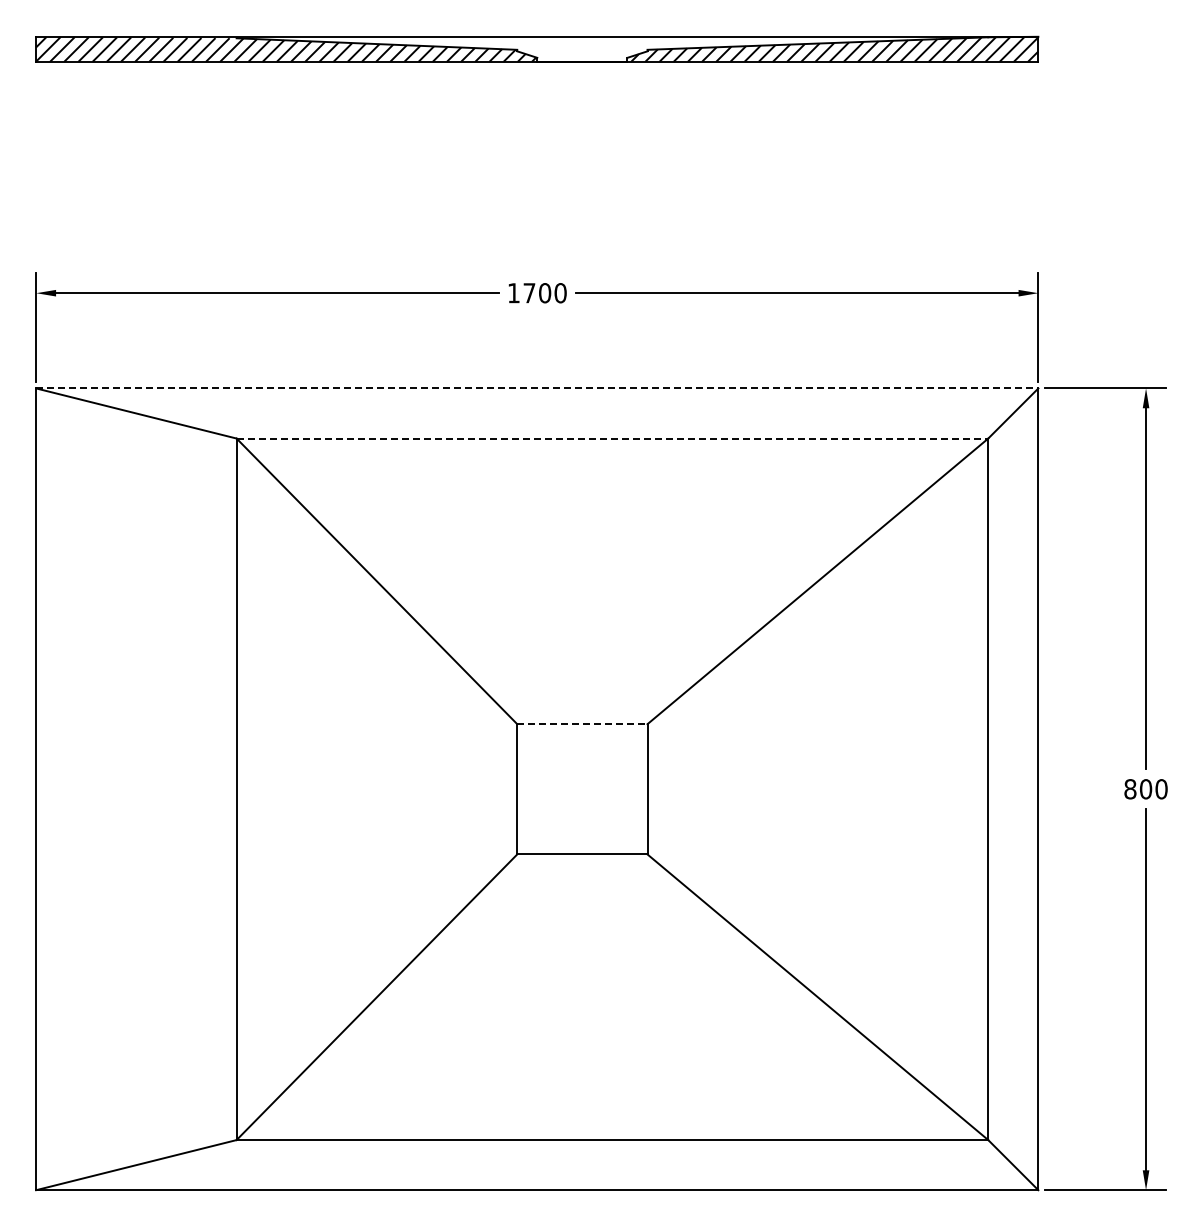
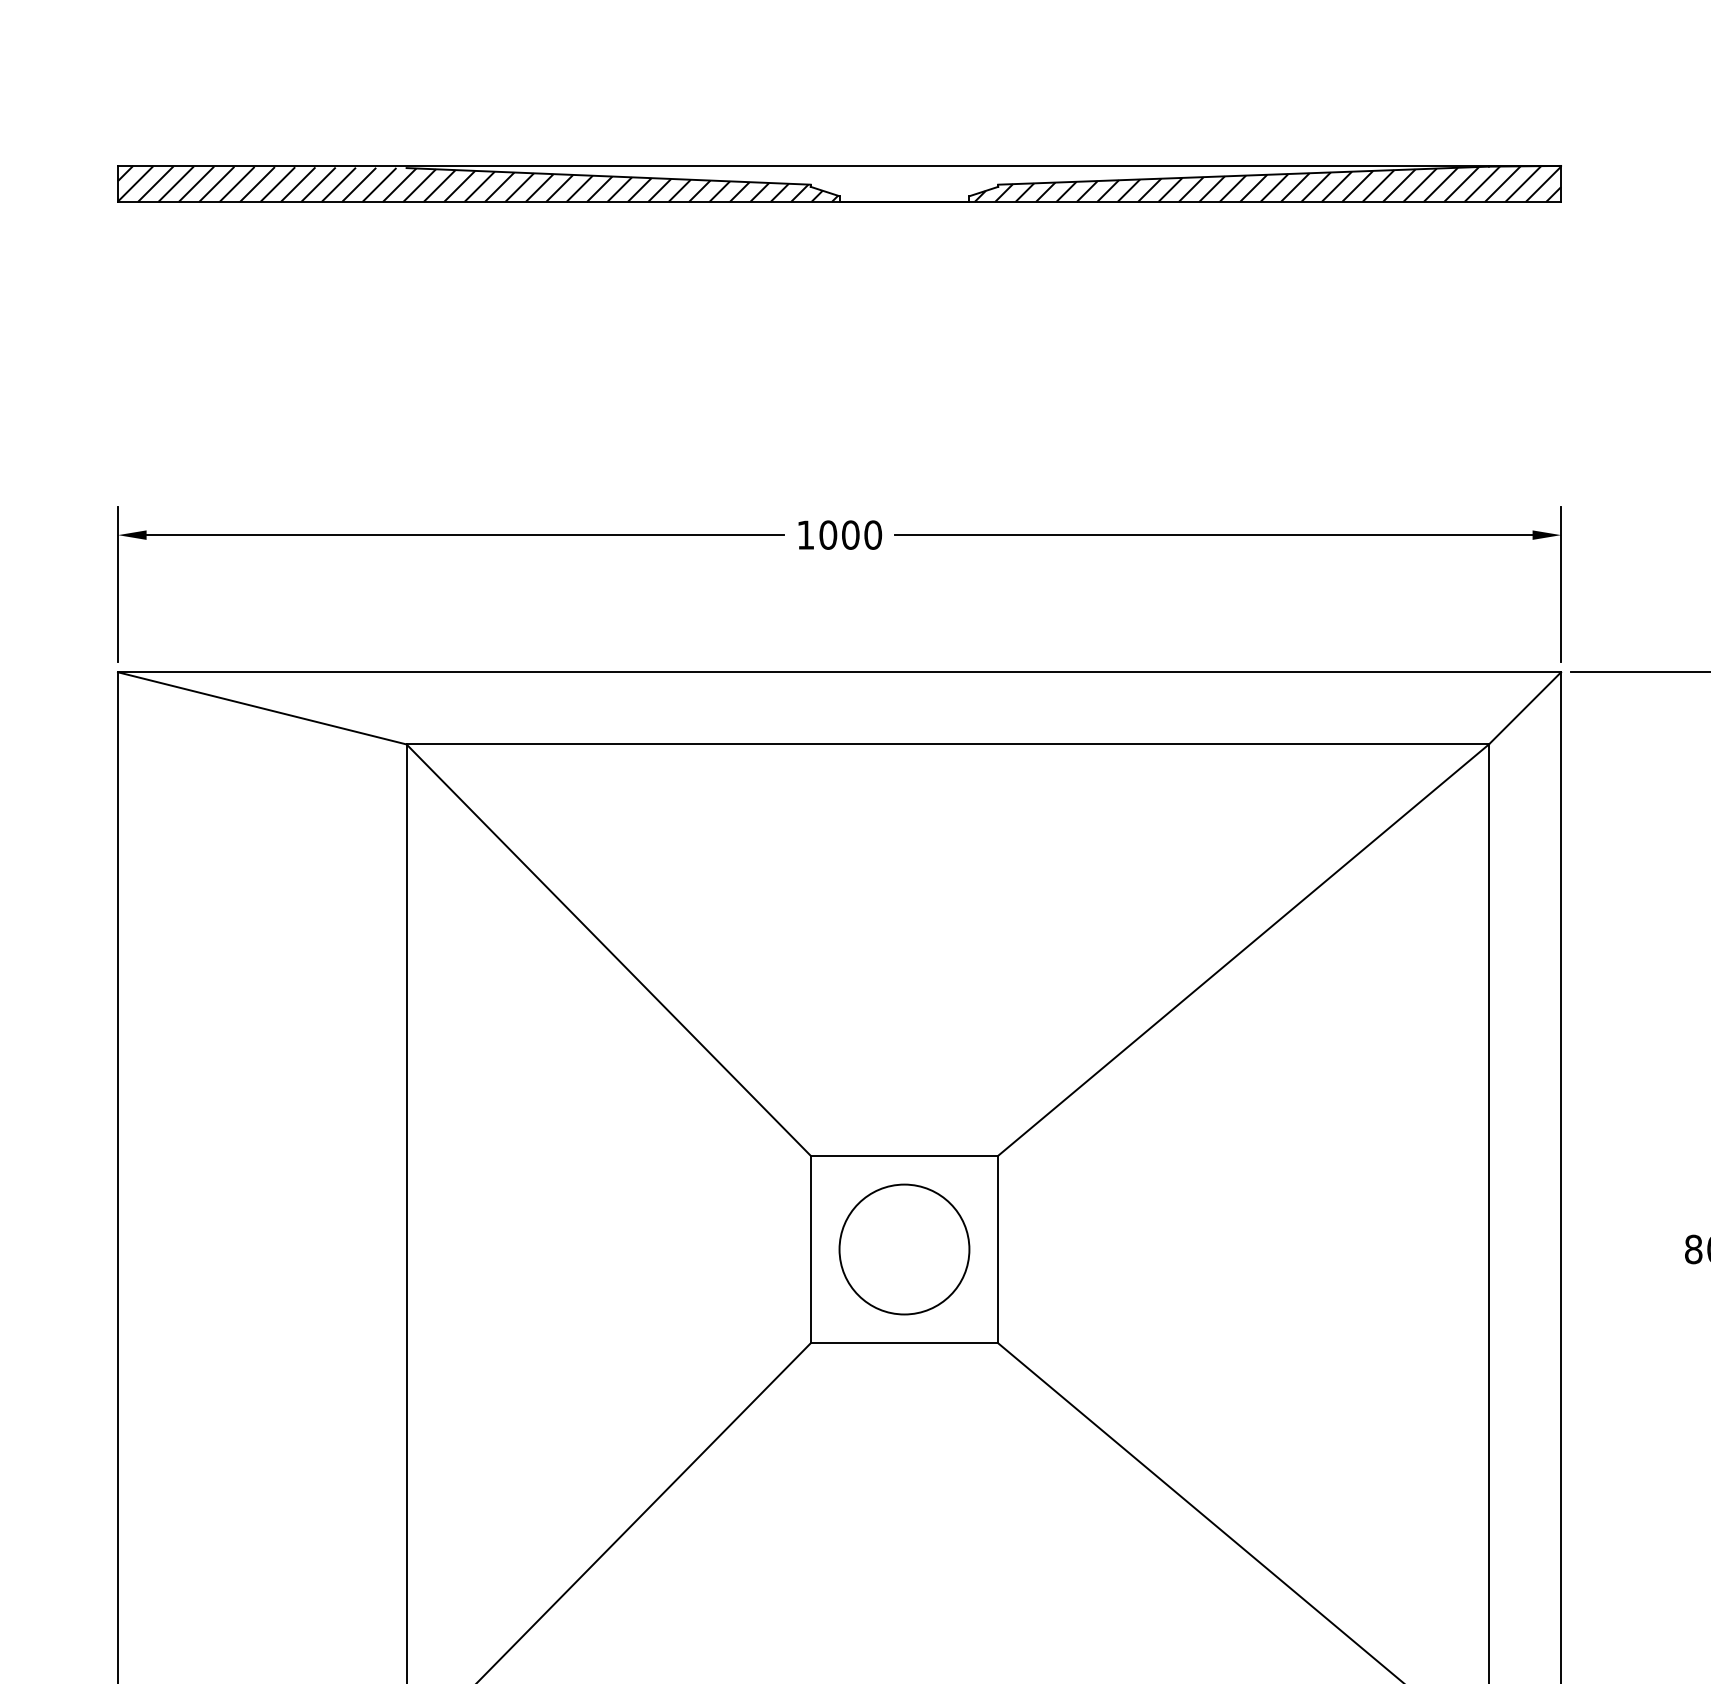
text: (529, 293) -> (828, 535), 1700 -> 1000
line: (537, 388) -> (839, 672), dashed -> solid
line: (612, 438) -> (947, 744), dashed -> solid
line: (582, 724) -> (904, 1156), dashed -> solid
circle: (582, 789) -> (904, 1249), added

